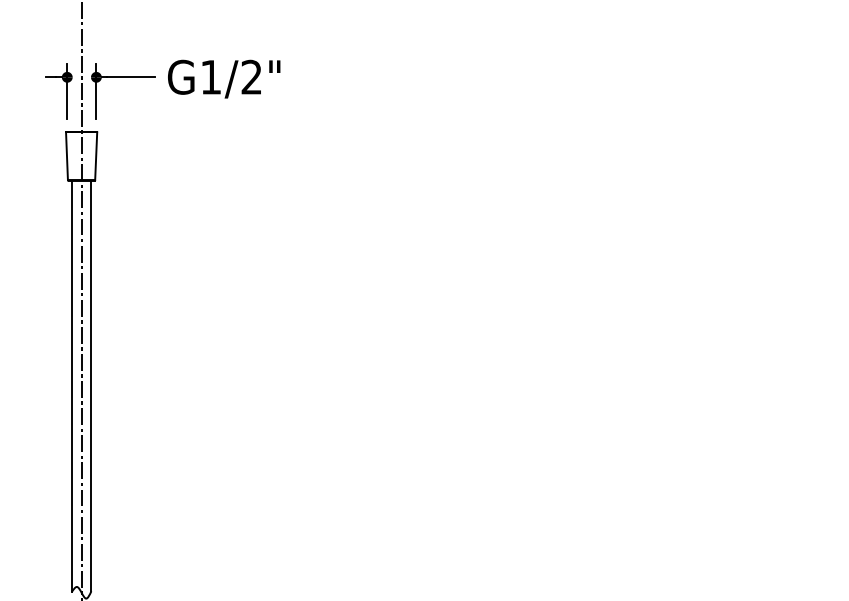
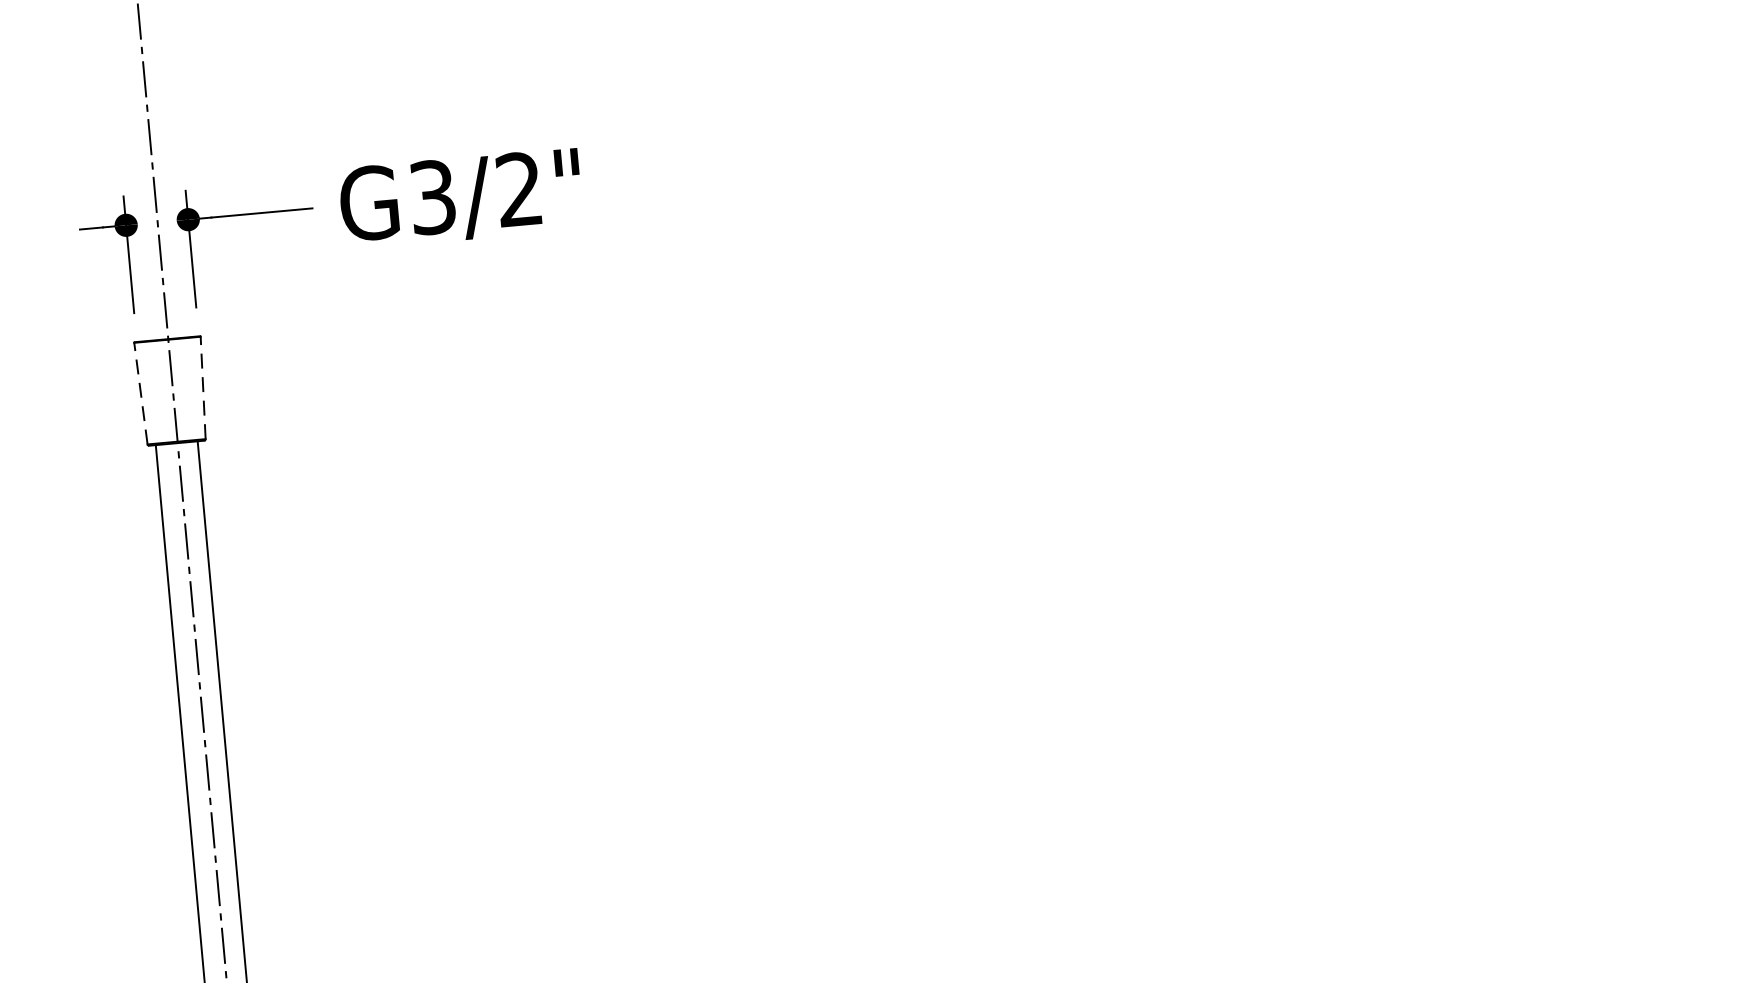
text: (211, 76) -> (433, 195), G1/2" -> G3/2"
line: (67, 156) -> (142, 394), solid -> dashed
line: (96, 156) -> (203, 388), solid -> dashed

